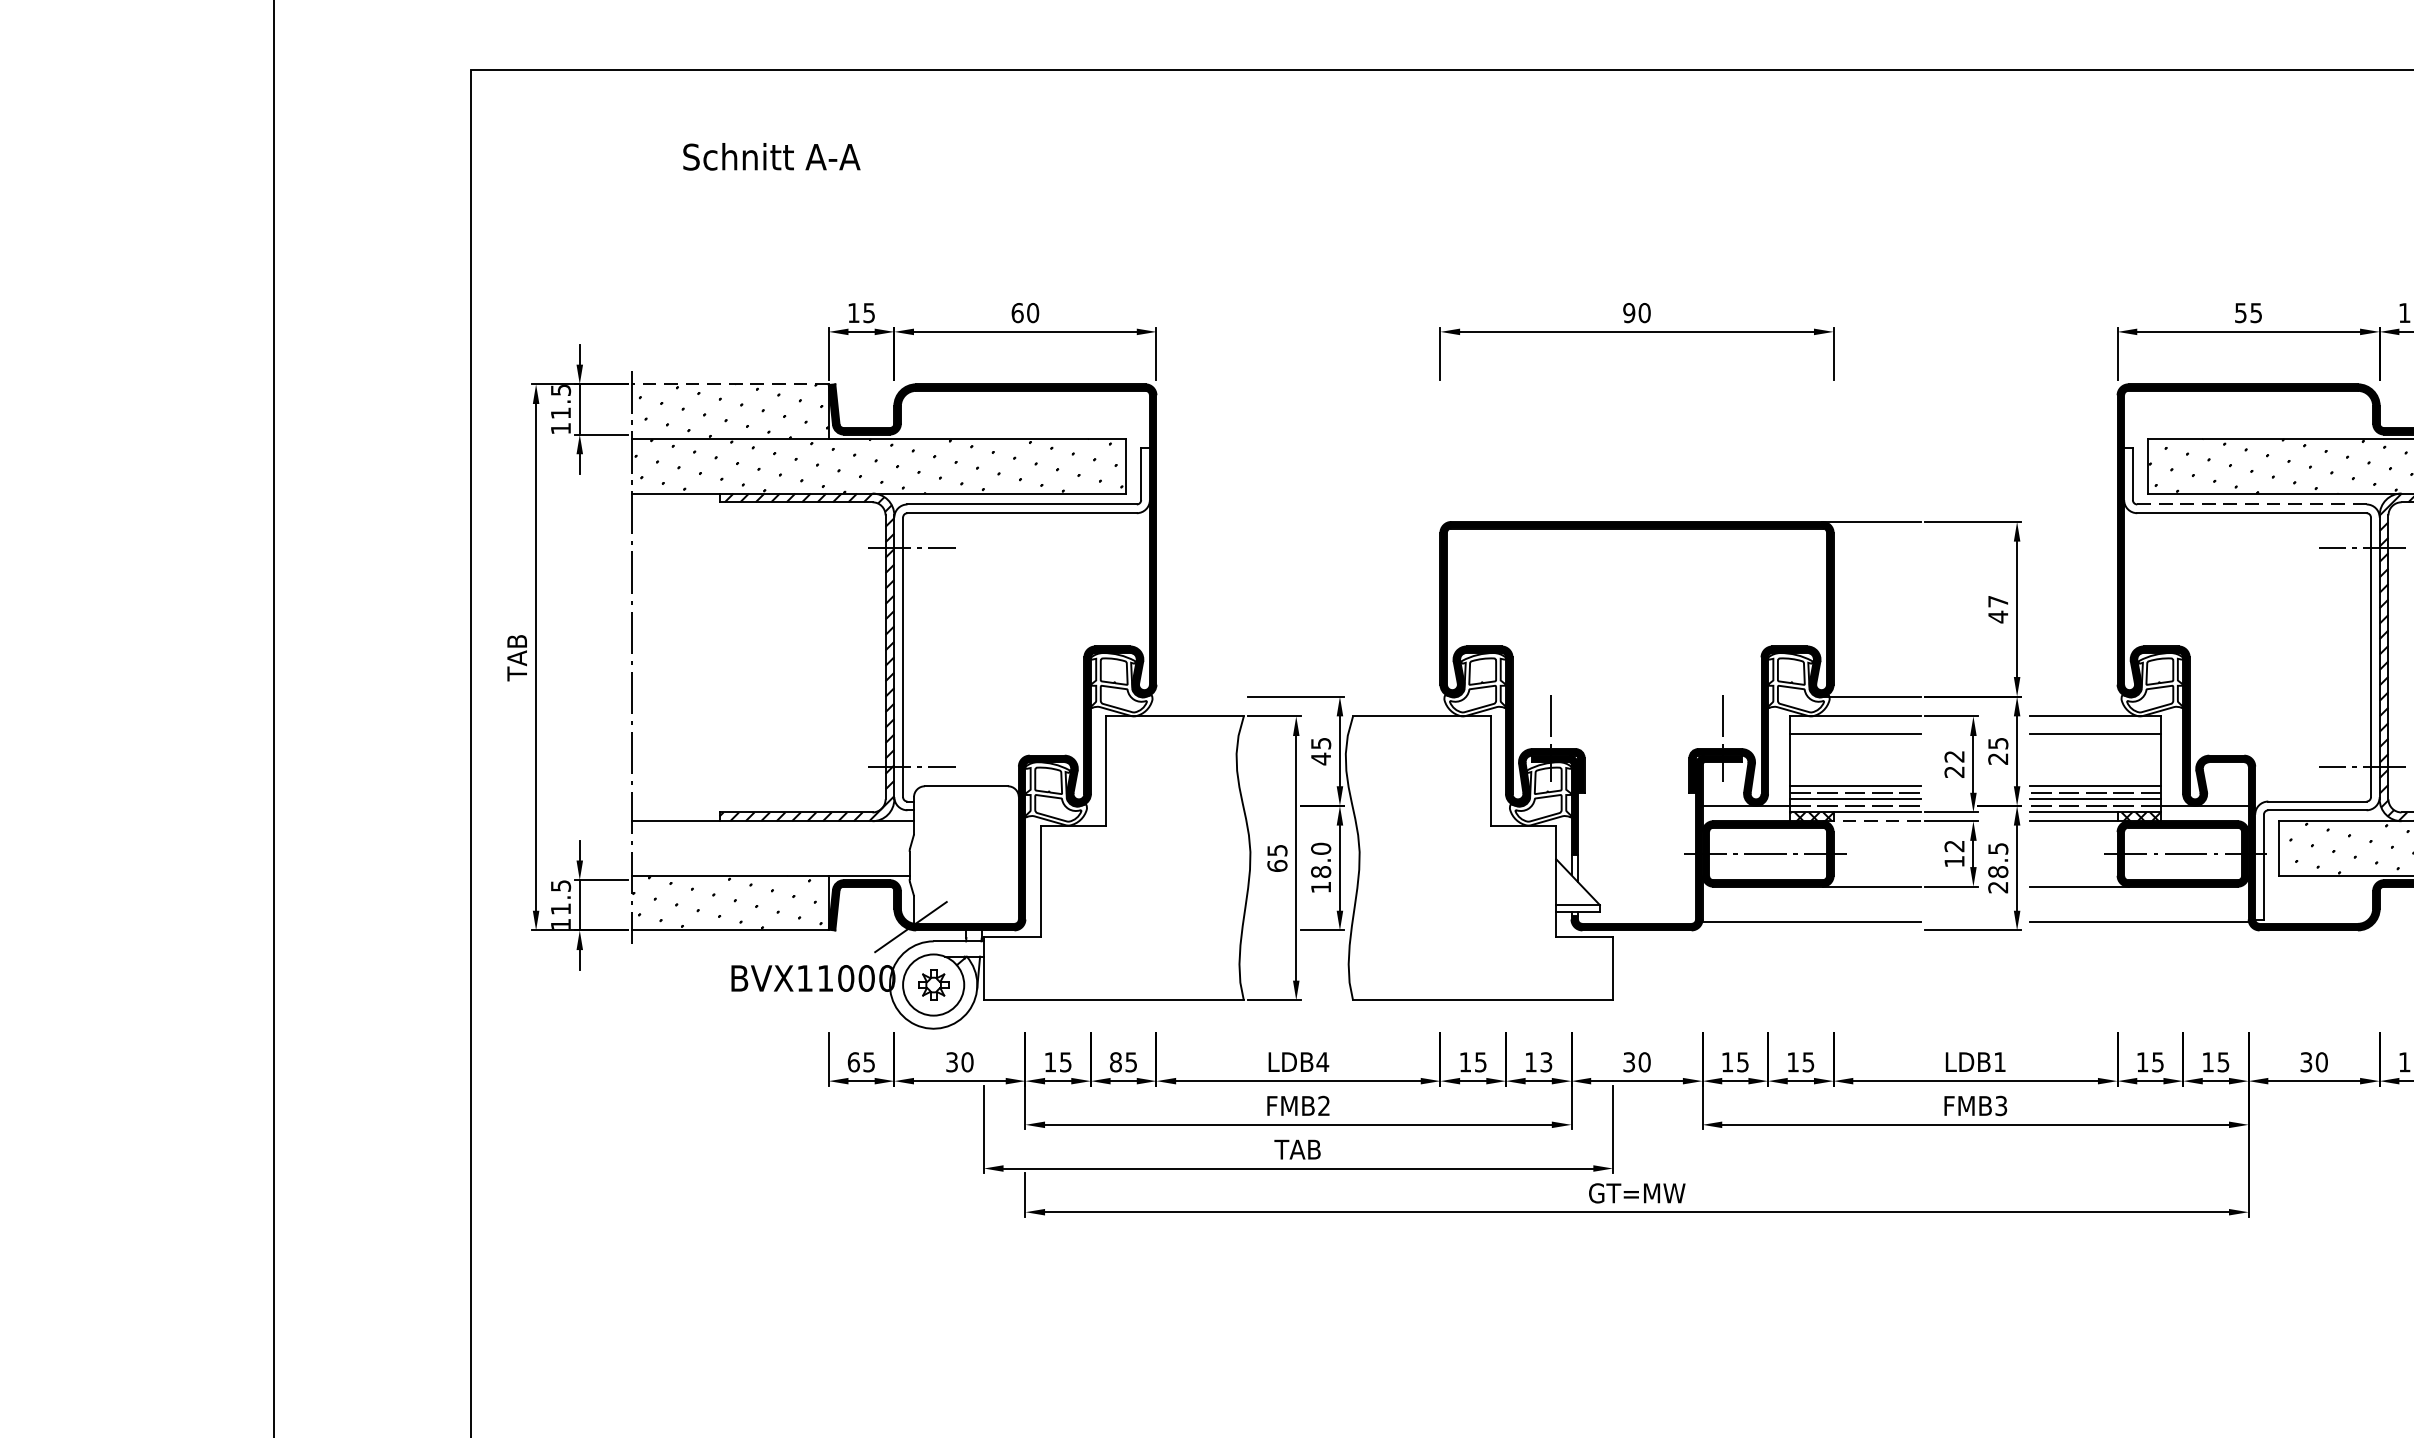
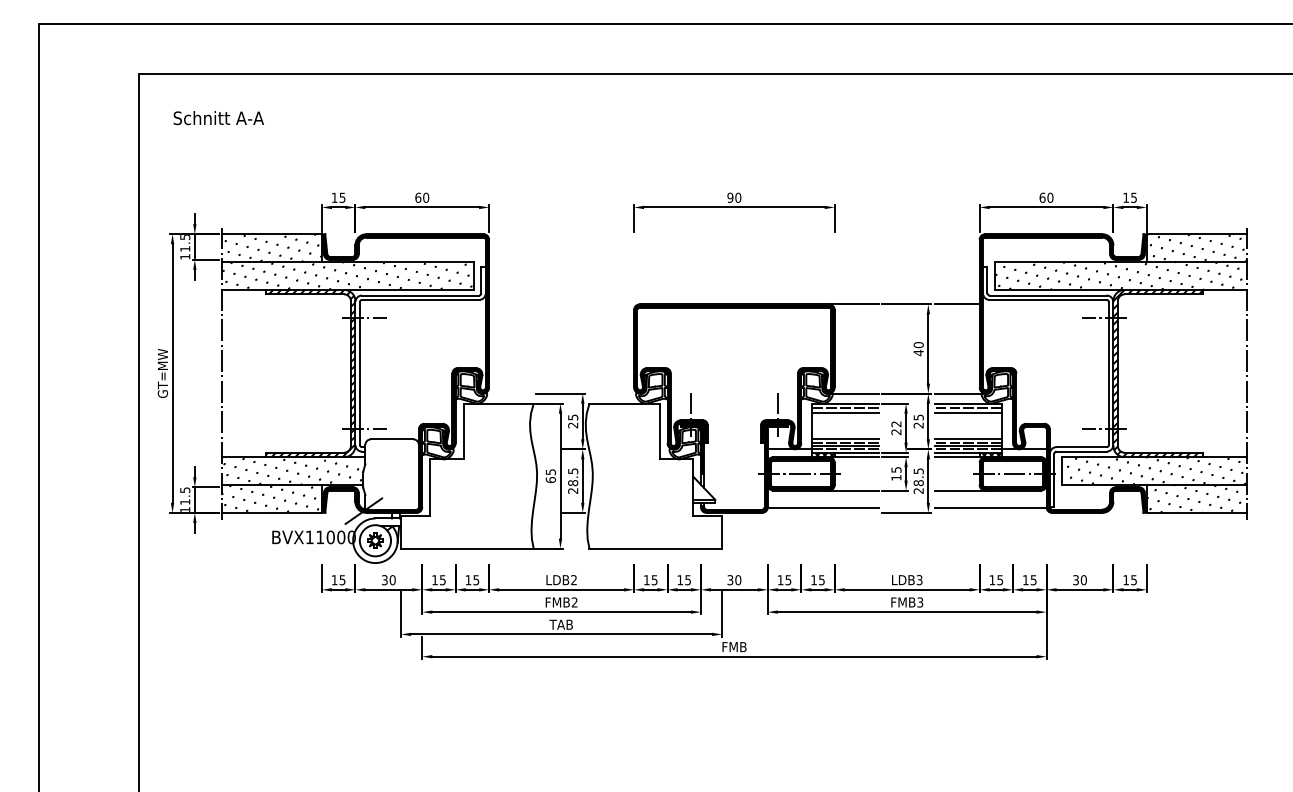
text: (771, 157) -> (218, 118), moved
text: (2248, 312) -> (1046, 197), 55 -> 60
line: (729, 384) -> (271, 234), dashed -> solid
line: (2252, 504) -> (1048, 295), dashed -> solid
line: (2074, 522) -> (957, 304), added
text: (1997, 602) -> (918, 345), 47 -> 40
text: (516, 655) -> (162, 372), TAB -> GT=MW
line: (2080, 696) -> (960, 393), added
line: (1854, 725) -> (845, 408), added
line: (2095, 725) -> (968, 408), added
text: (1321, 759) -> (573, 425), 45 -> 25
line: (1876, 821) -> (856, 457), dashed -> solid
text: (1954, 845) -> (896, 469), 12 -> 15
hatch: (771, 849) -> (292, 471), added
text: (1321, 866) -> (573, 480), 18.0 -> 28.5
text: (1545, 1060) -> (687, 579), 13 -> 15
text: (853, 1062) -> (334, 580), 65 -> 15
text: (1116, 1062) -> (468, 580), 85 -> 15
text: (1321, 1062) -> (573, 580), LDB4 -> LDB2
text: (1999, 1062) -> (919, 580), LDB1 -> LDB3
text: (1637, 1194) -> (734, 647), GT=MW -> FMB

